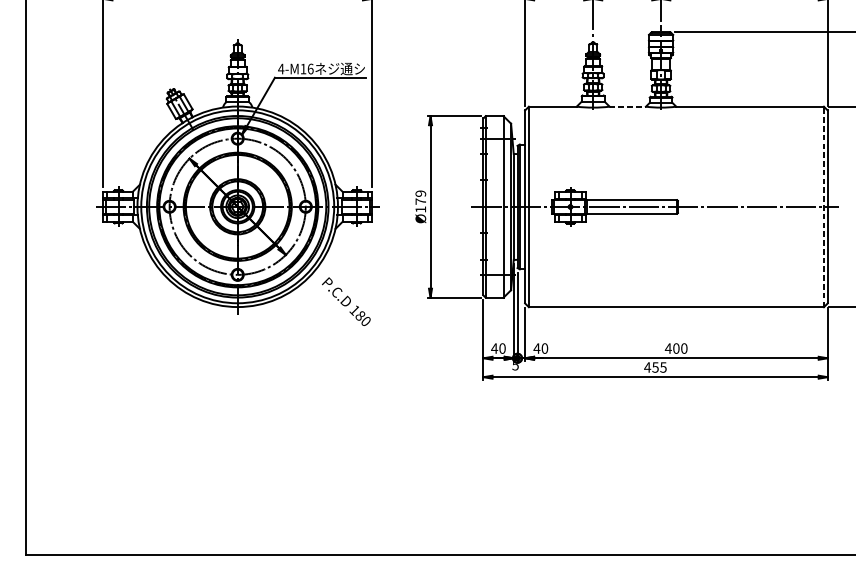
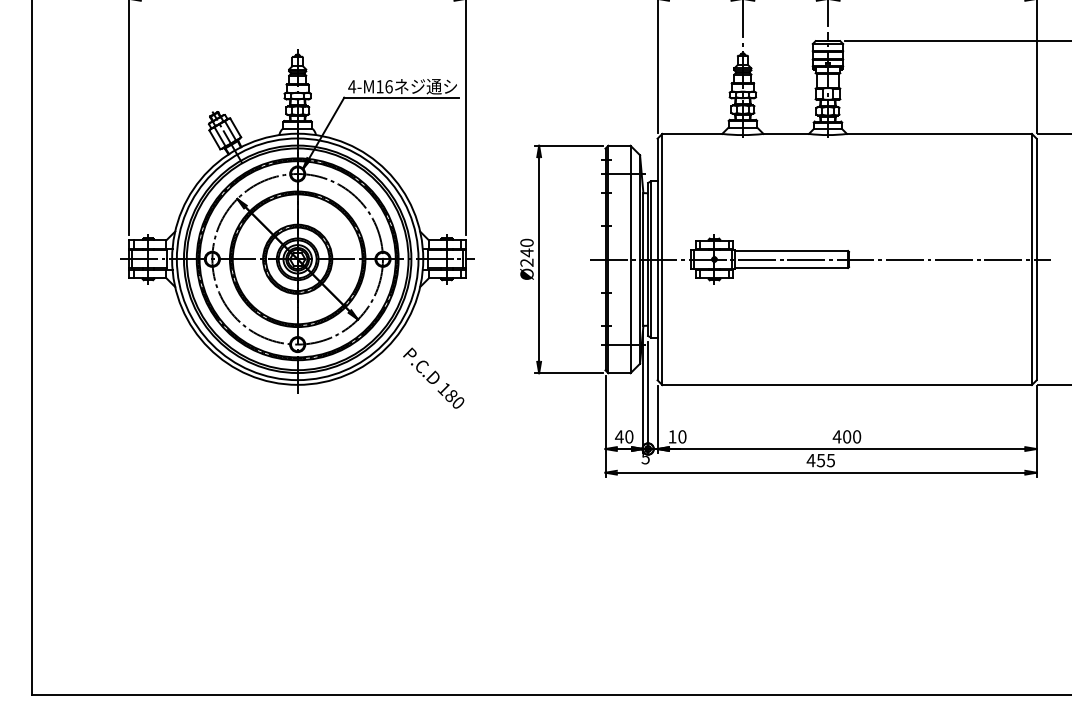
line: (627, 106) -> (786, 133), dashed -> solid
text: (420, 201) -> (526, 252), Ø179 -> Ø240
line: (823, 206) -> (1031, 259), dashed -> solid
text: (536, 348) -> (672, 436), 40 -> 10

